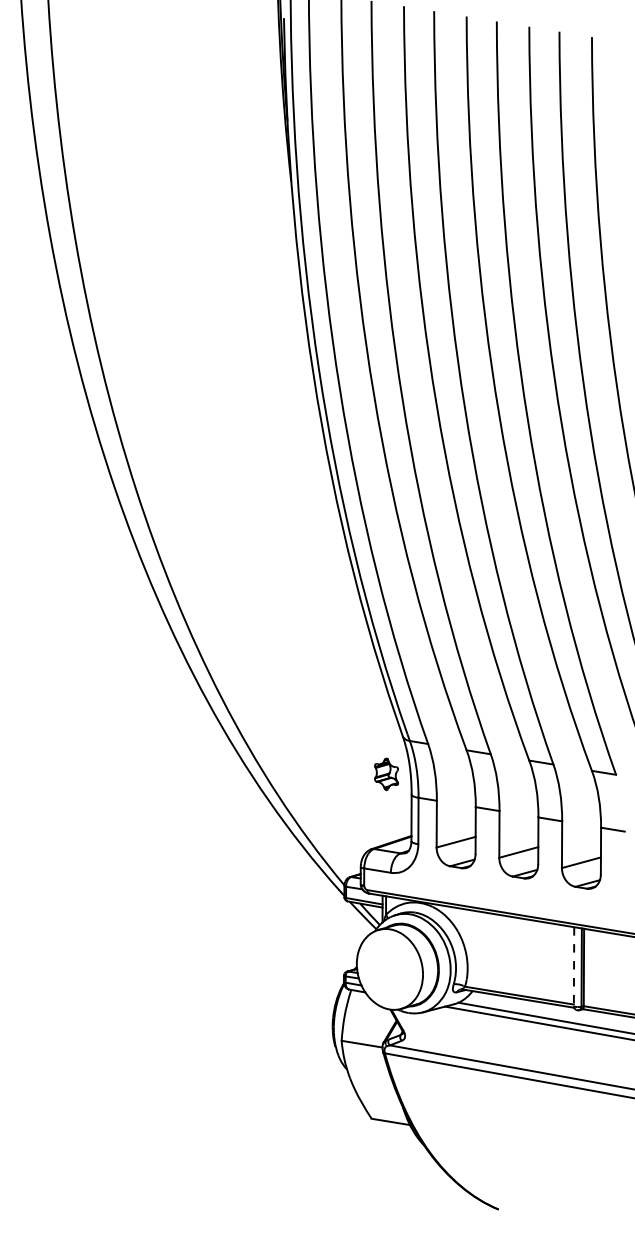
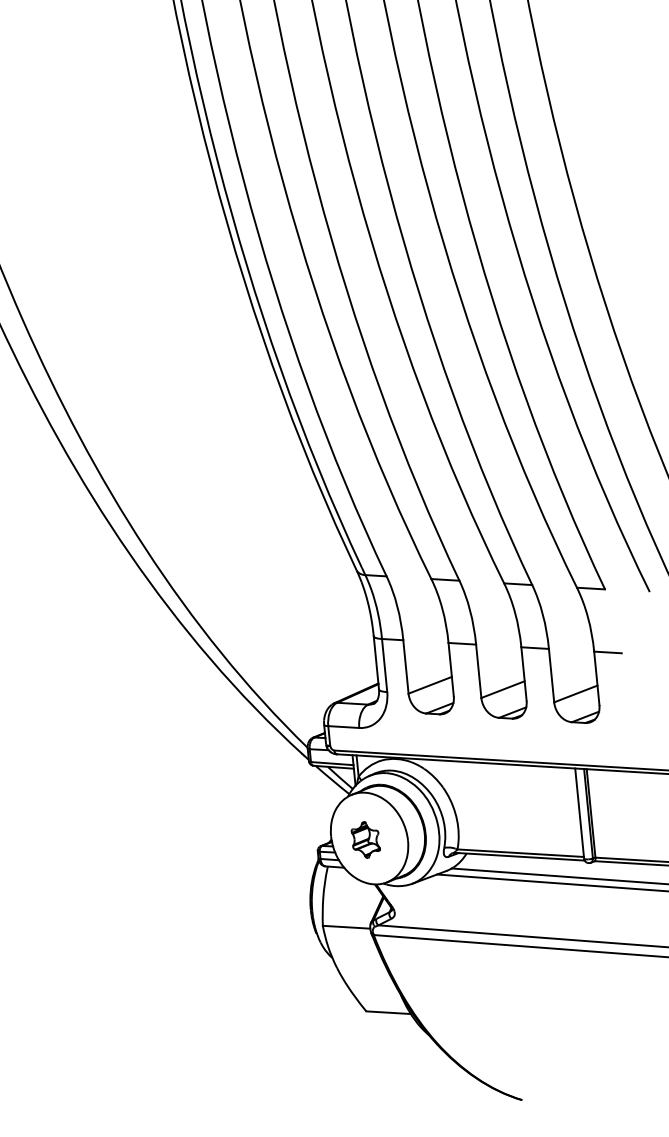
part: (386, 774) -> (365, 840), moved
line: (574, 967) -> (580, 814), dashed -> solid

